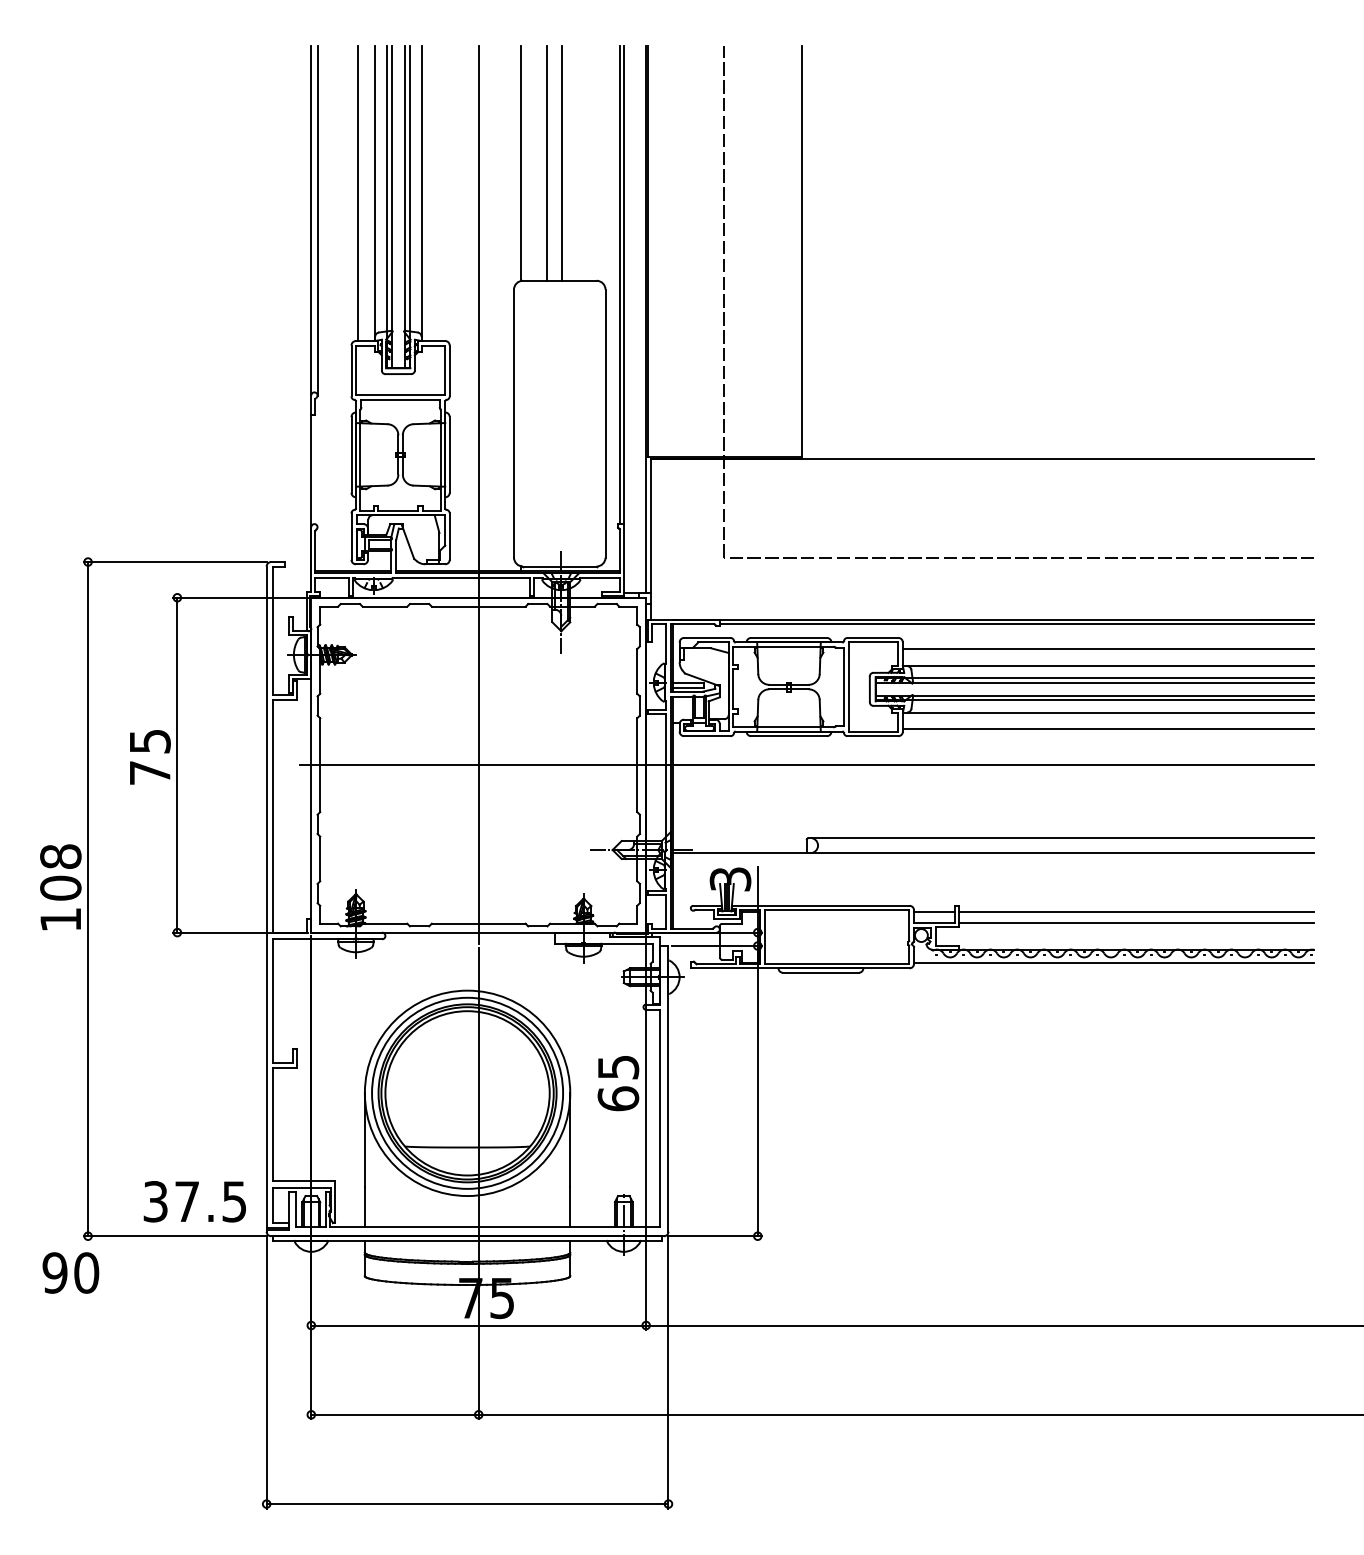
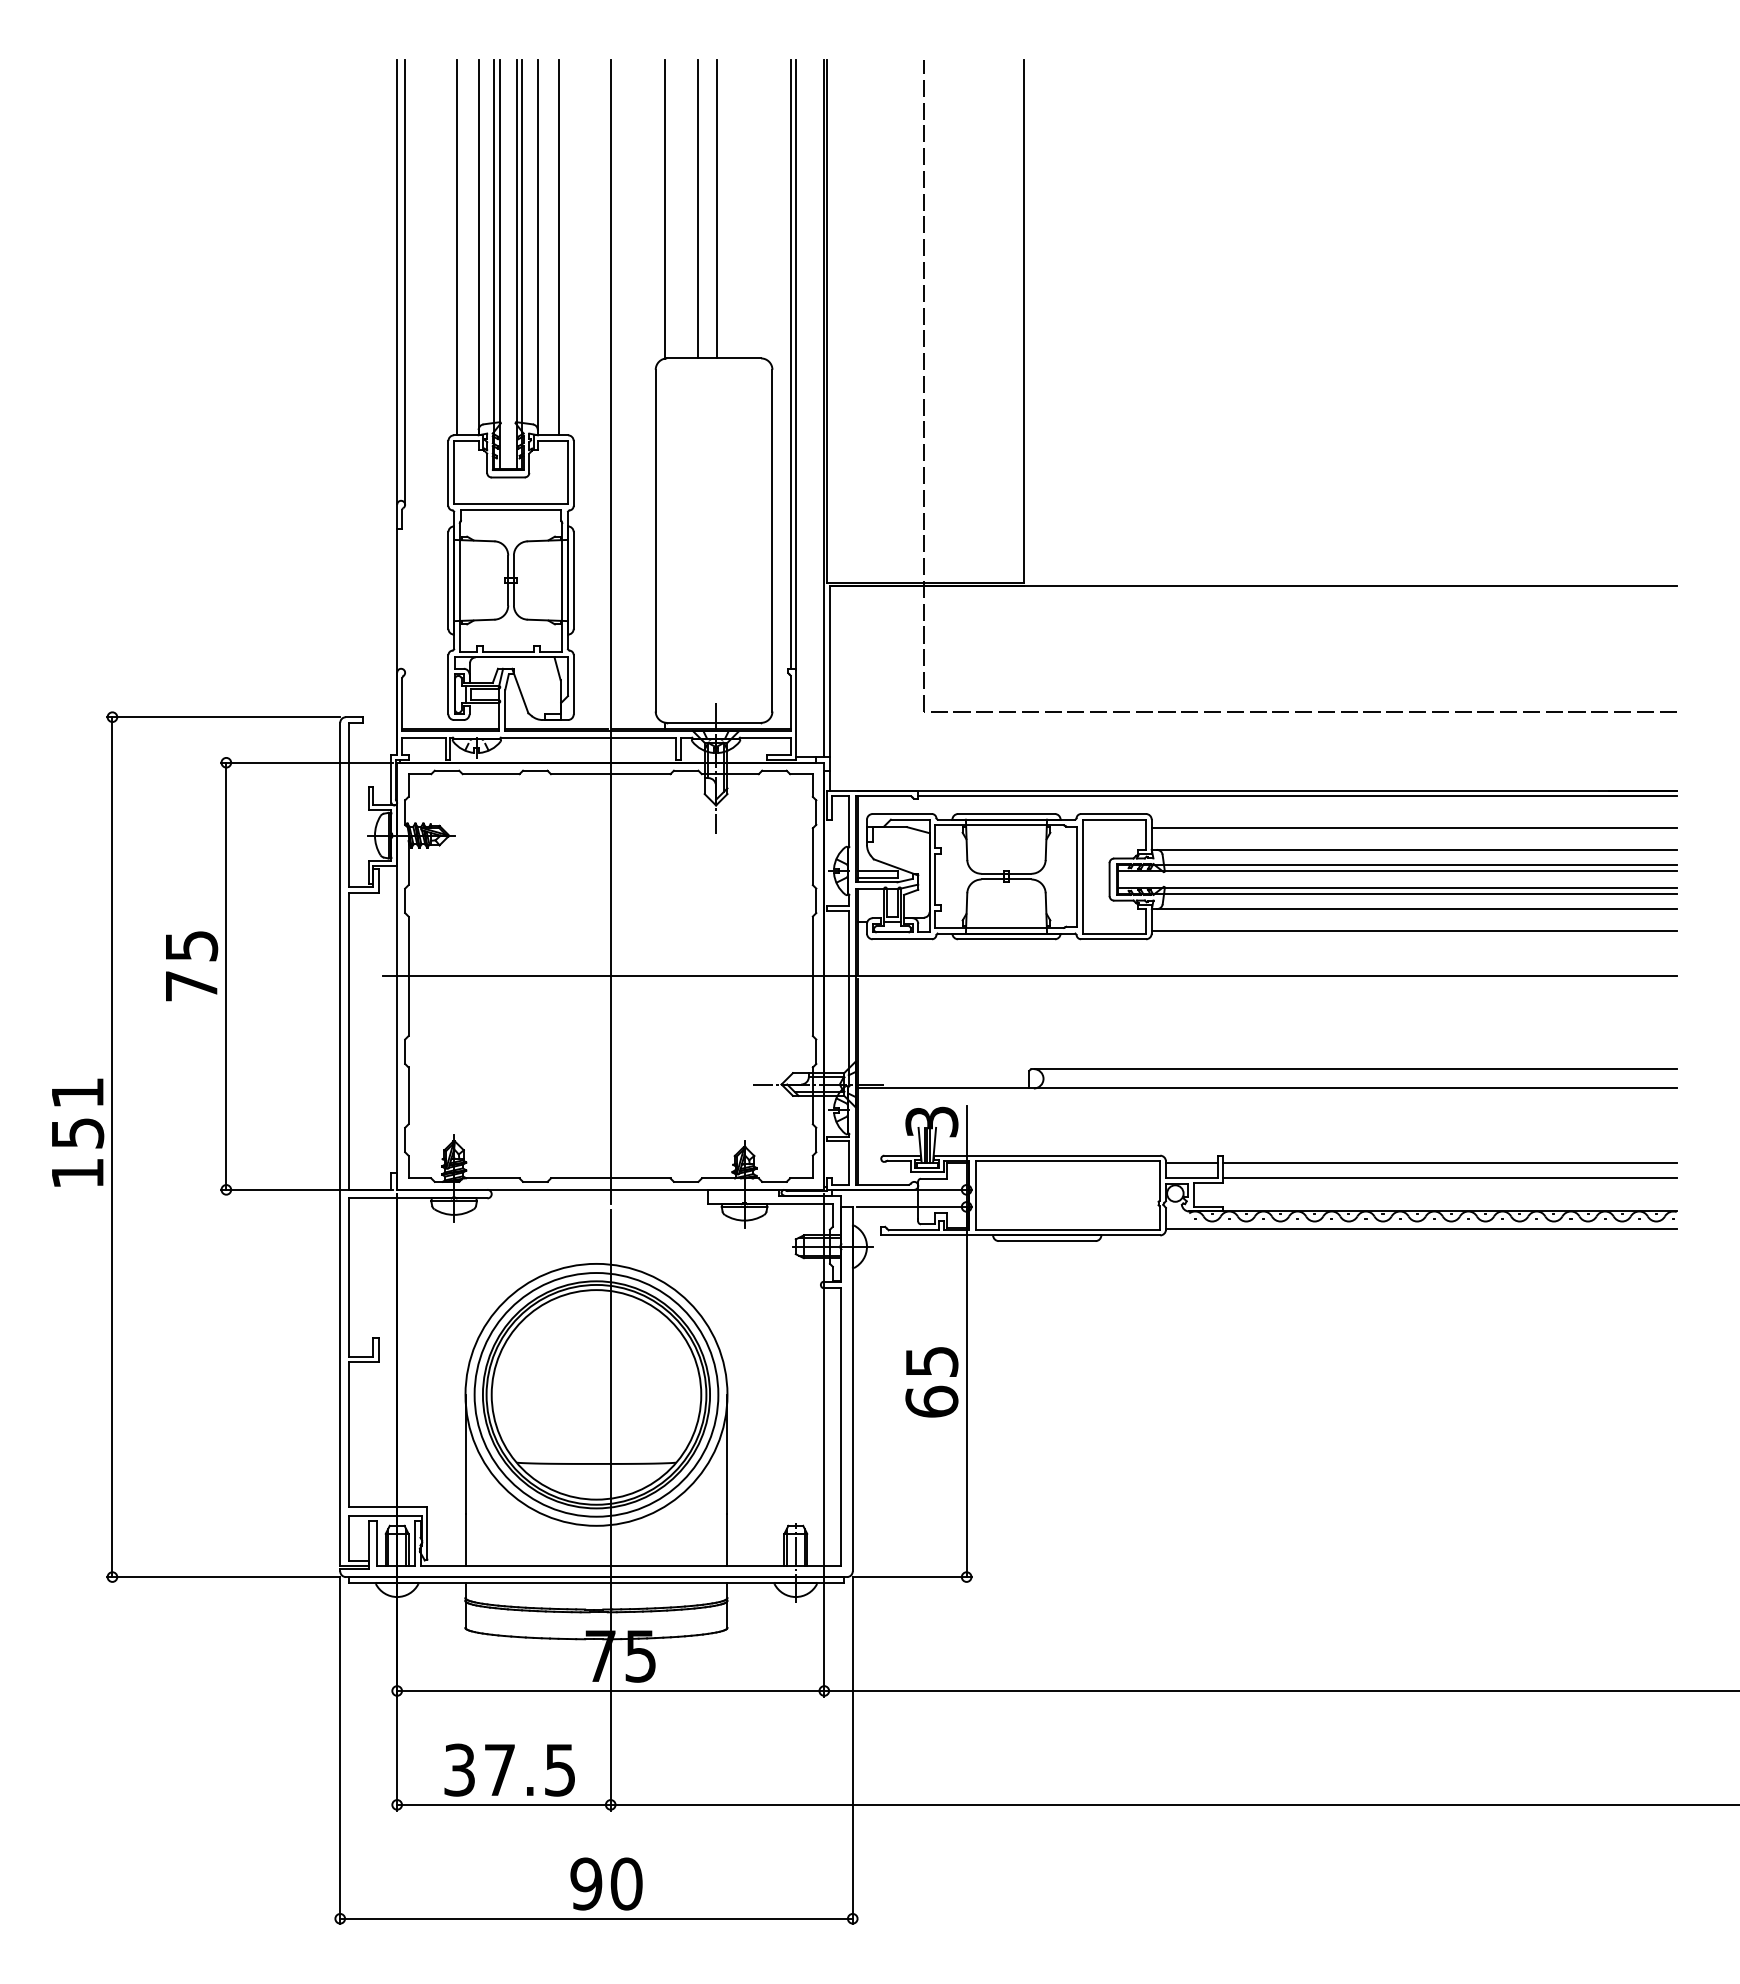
line: (438, 193) -> (559, 247), added
text: (60, 872) -> (77, 1113), 108 -> 151
text: (618, 1083) -> (931, 1382), moved
text: (194, 1201) -> (509, 1769), moved
text: (70, 1272) -> (606, 1883), moved

